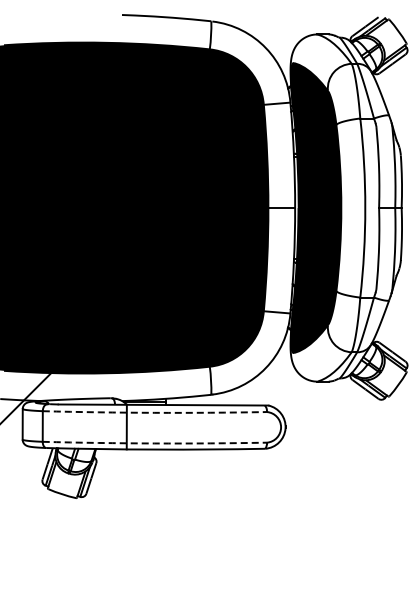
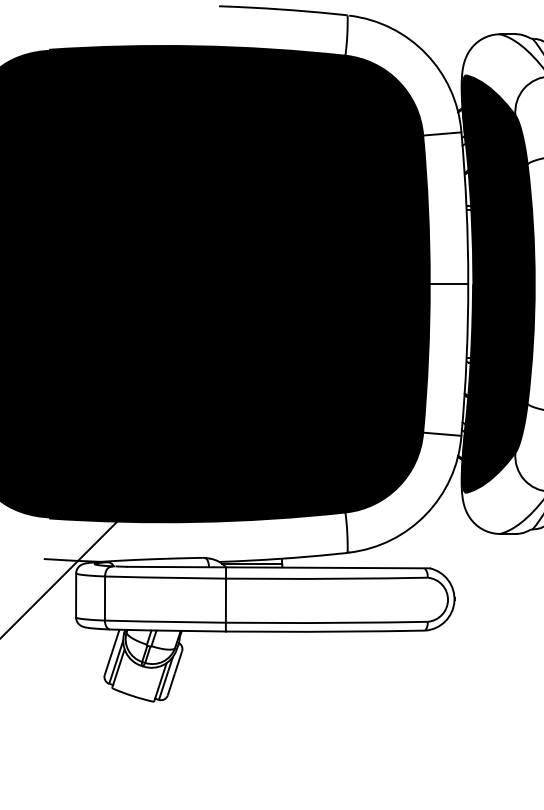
arc: (154, 412) -> (265, 578), dashed -> solid
arc: (154, 443) -> (265, 622), dashed -> solid

